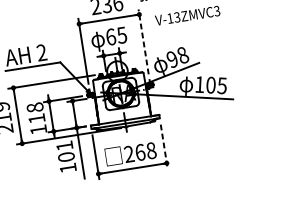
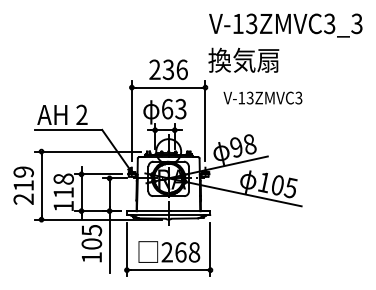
text: (121, 34) -> (180, 108), 65 -> 63
line: (143, 42) -> (205, 121), dashed -> solid
text: (64, 146) -> (91, 230), 101 -> 105
line: (164, 146) -> (210, 249), dashed -> solid

